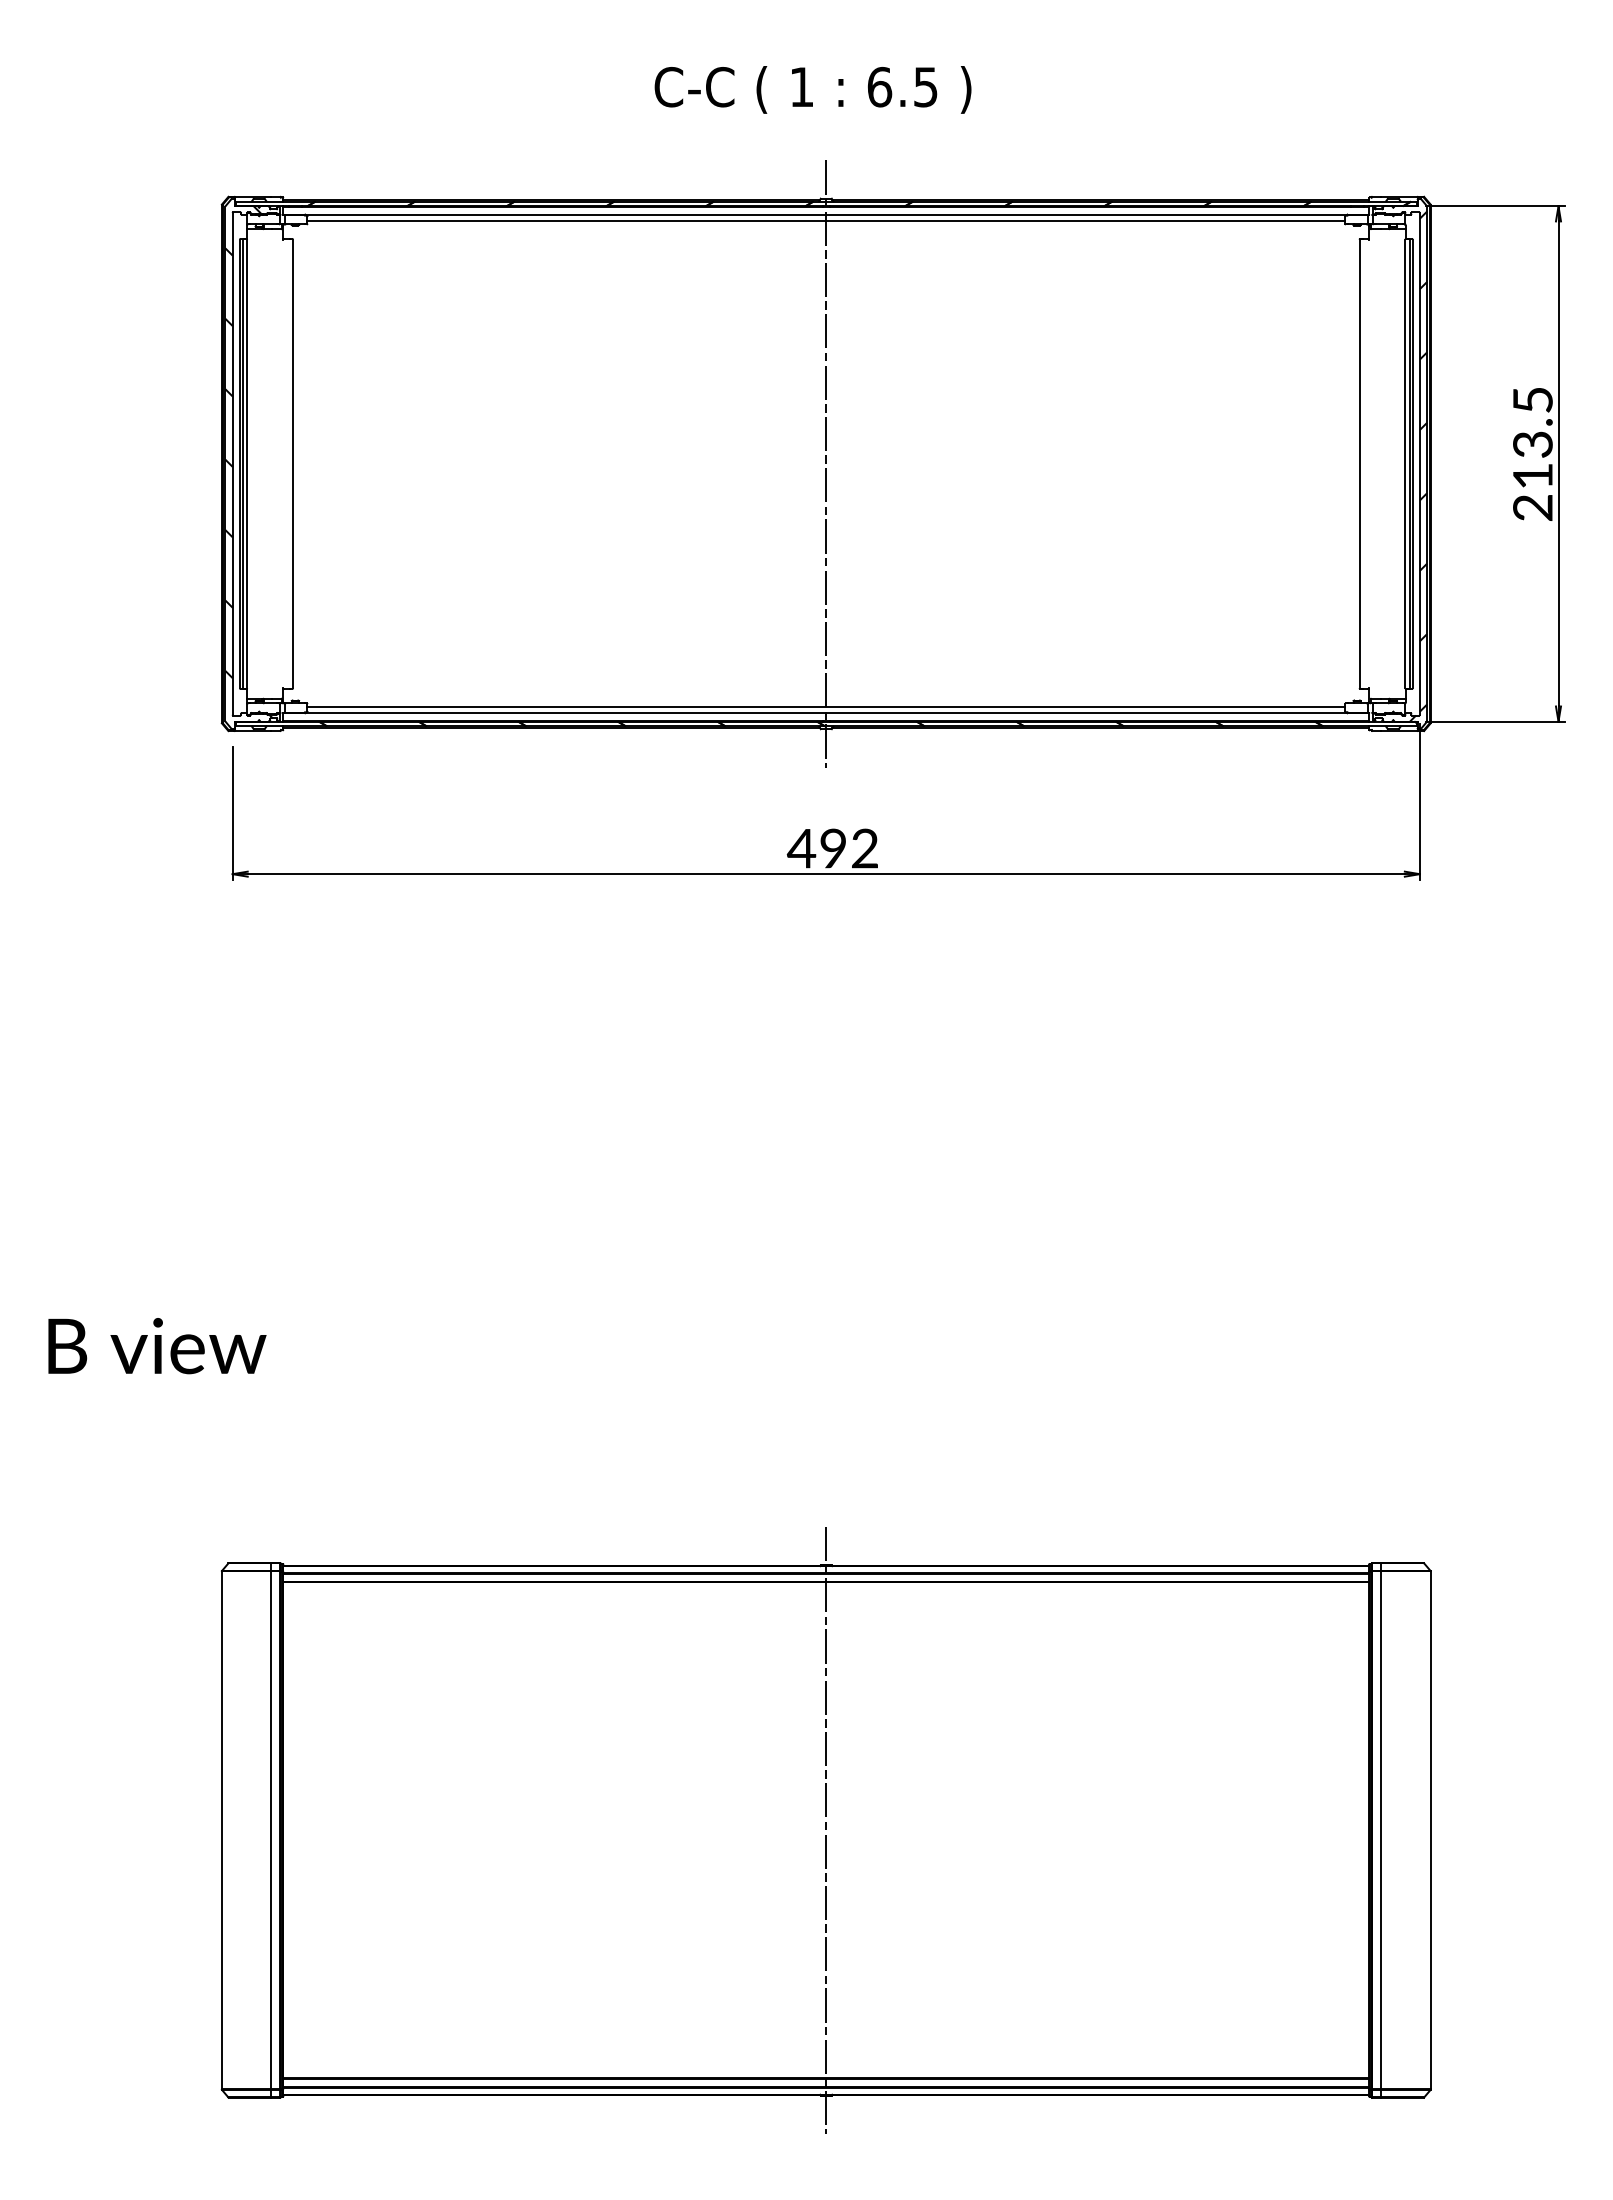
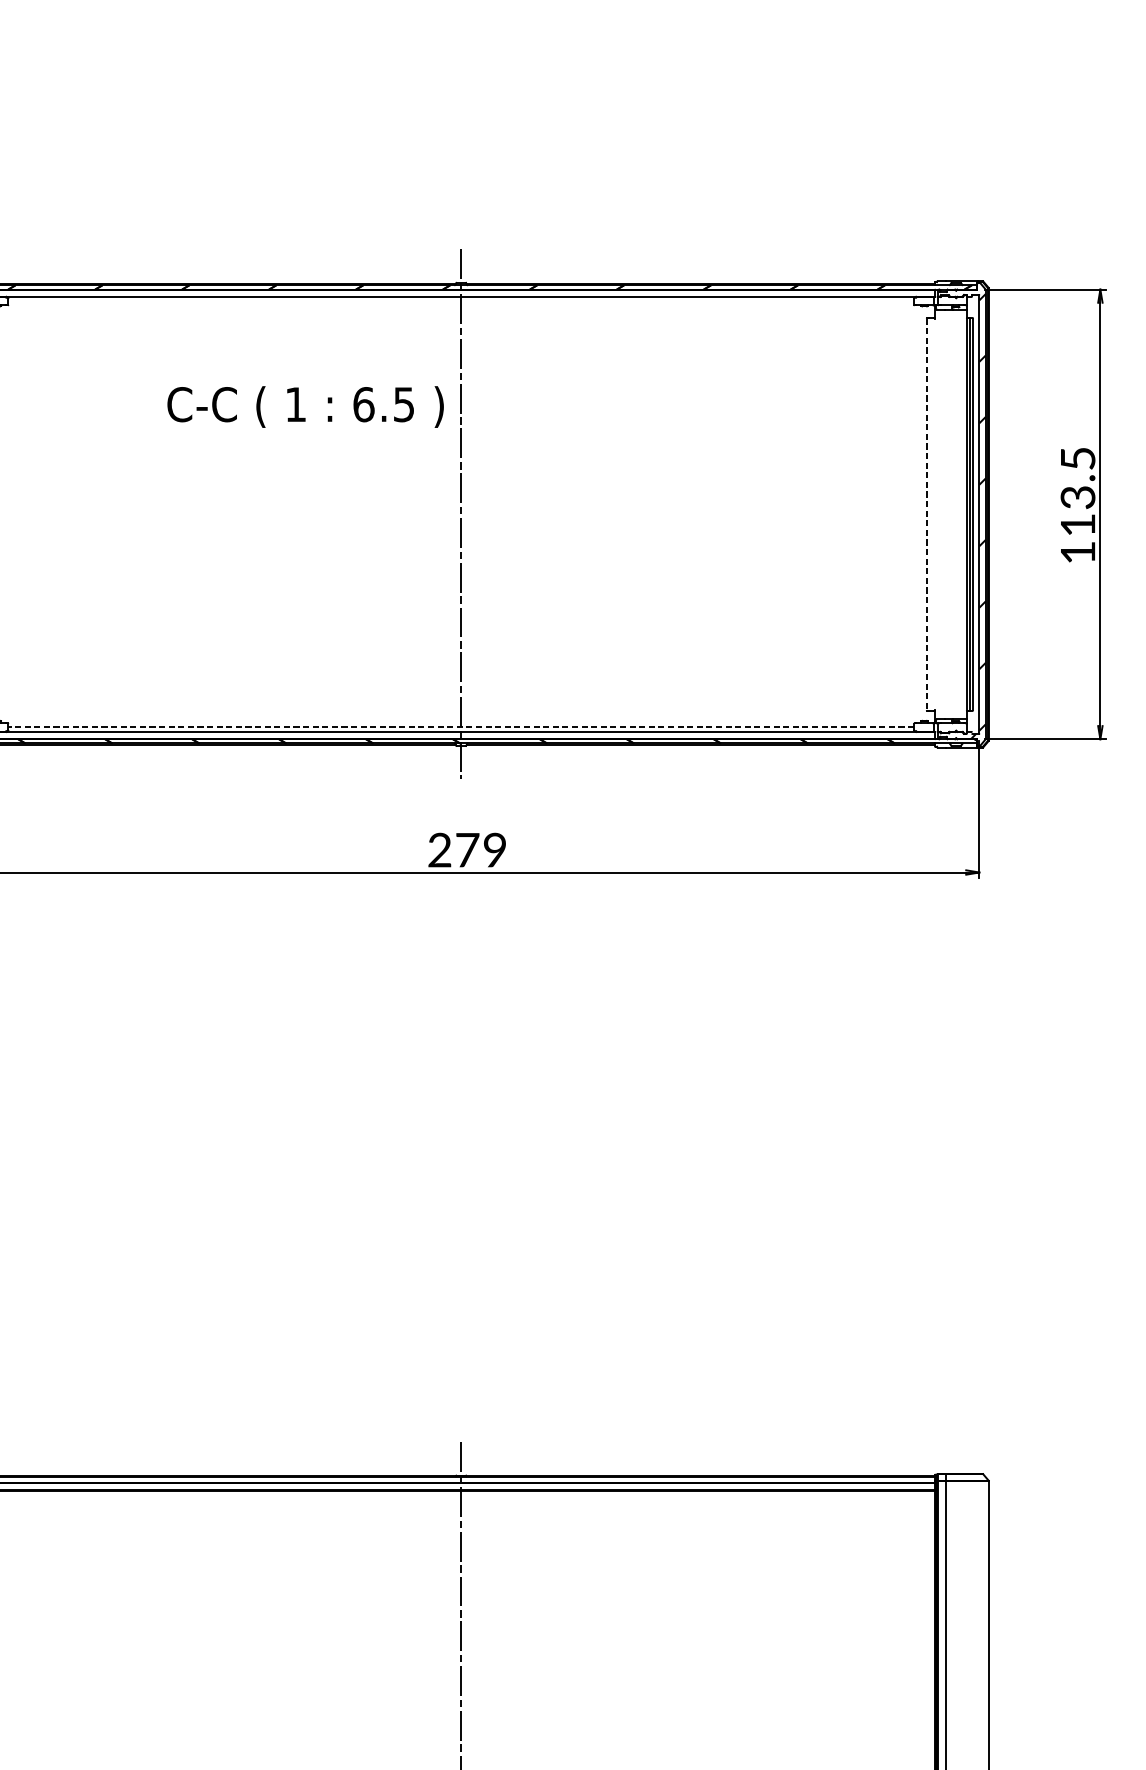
text: (812, 89) -> (305, 406), moved
line: (826, 220) -> (461, 301), removed
line: (1359, 464) -> (926, 514), solid -> dashed
text: (1532, 507) -> (1077, 552), 213.5 -> 113.5
line: (826, 707) -> (461, 727), solid -> dashed
text: (831, 848) -> (465, 850), 492 -> 279

